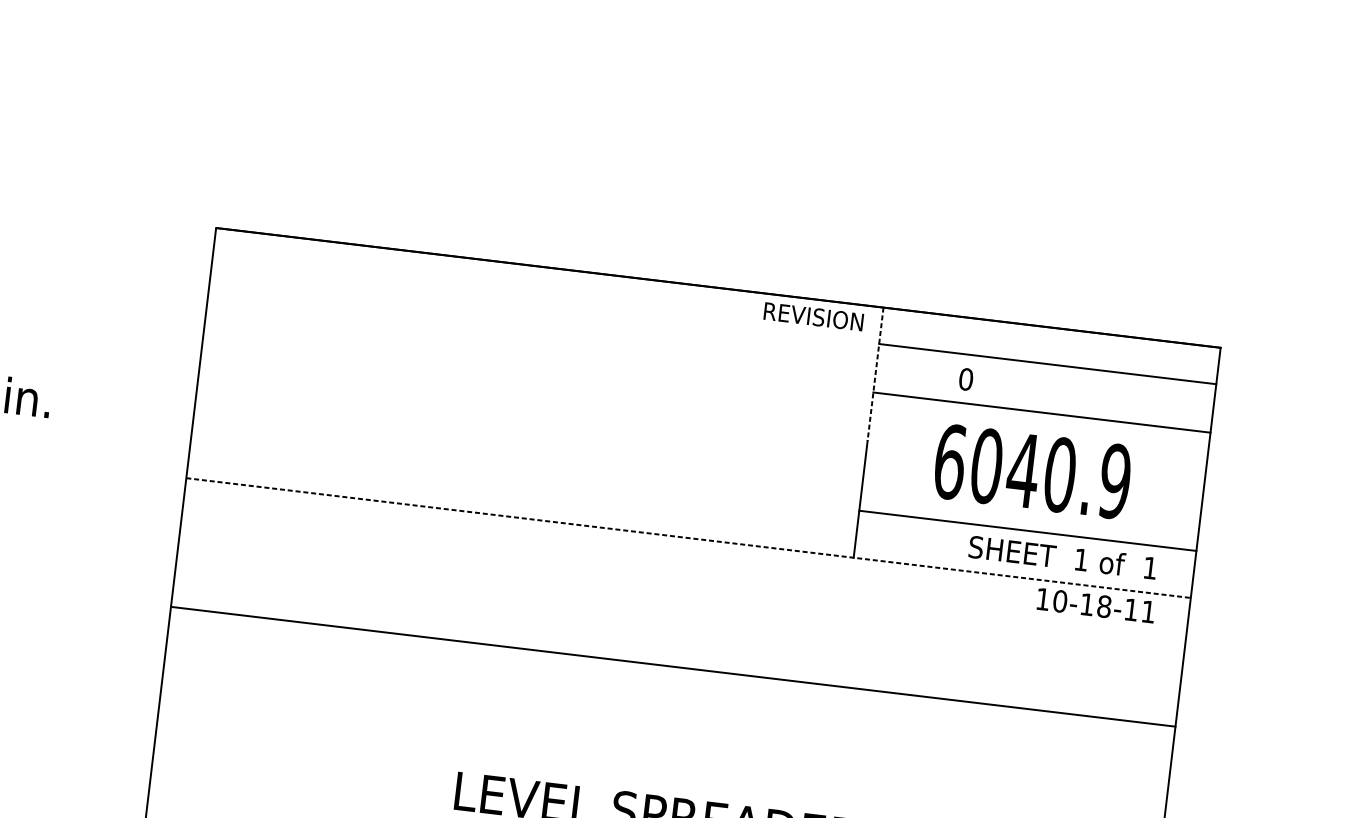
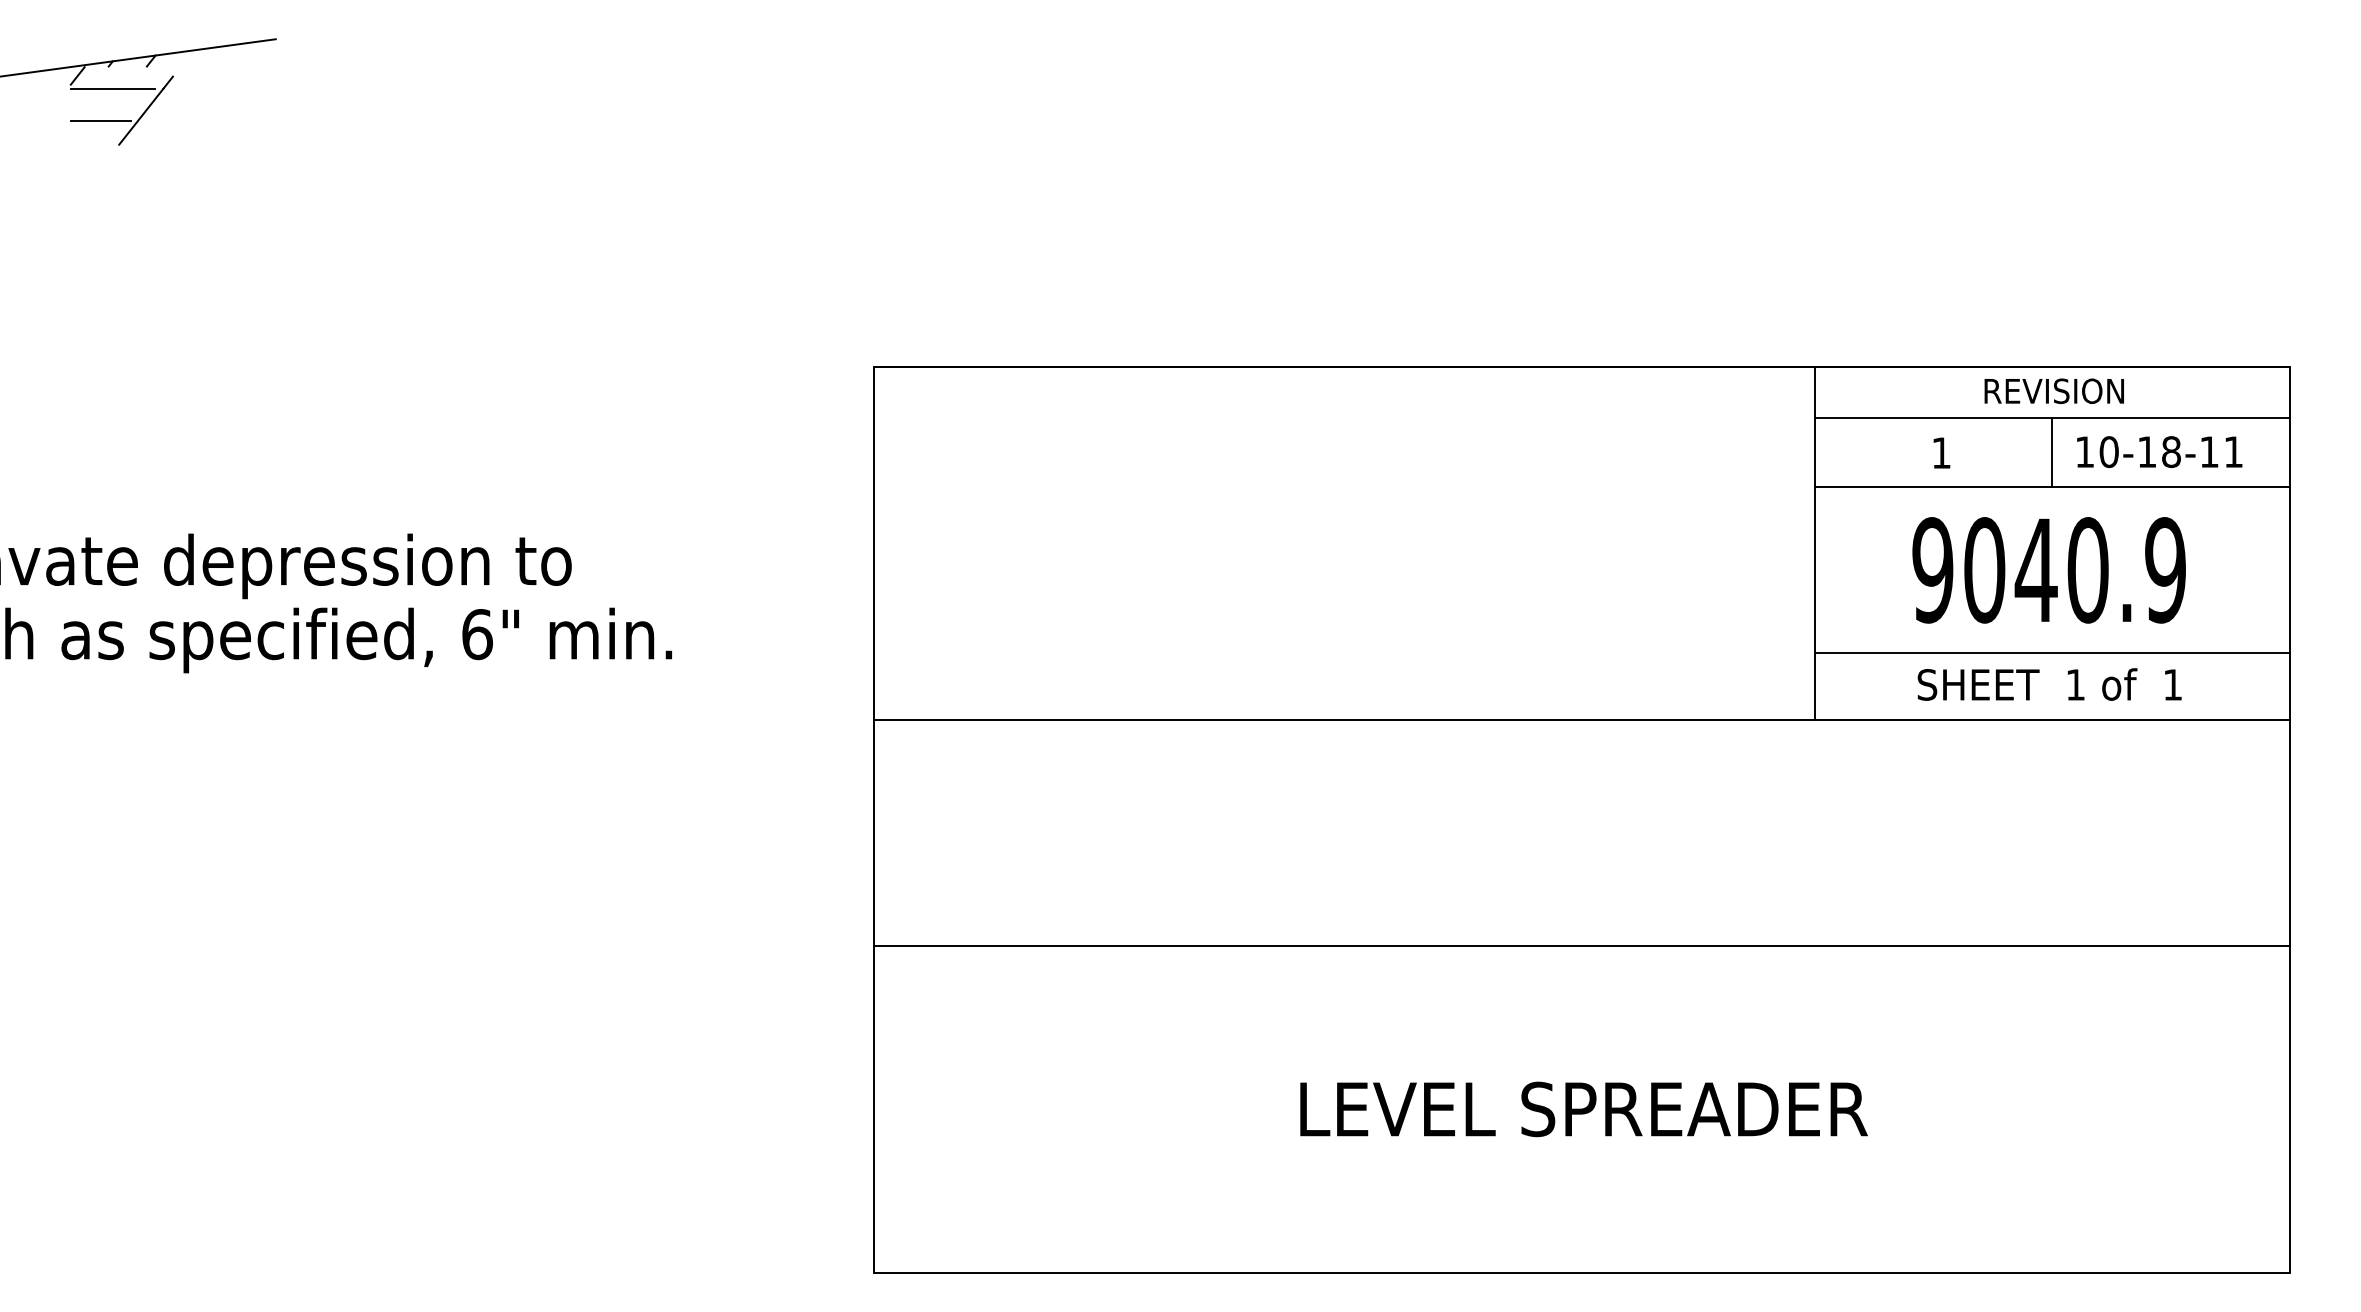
text: (813, 316) -> (2053, 390), moved
line: (875, 374) -> (1814, 461), dashed -> solid
text: (966, 379) -> (1941, 453), 0 -> 1
line: (1044, 388) -> (2052, 452), added
text: (949, 461) -> (1932, 570), 6040.9 -> 9040.9
line: (688, 538) -> (1582, 719), dashed -> solid
text: (1062, 557) -> (2049, 684), moved
text: (1095, 605) -> (2159, 451), moved
line: (672, 667) -> (1581, 946), moved

